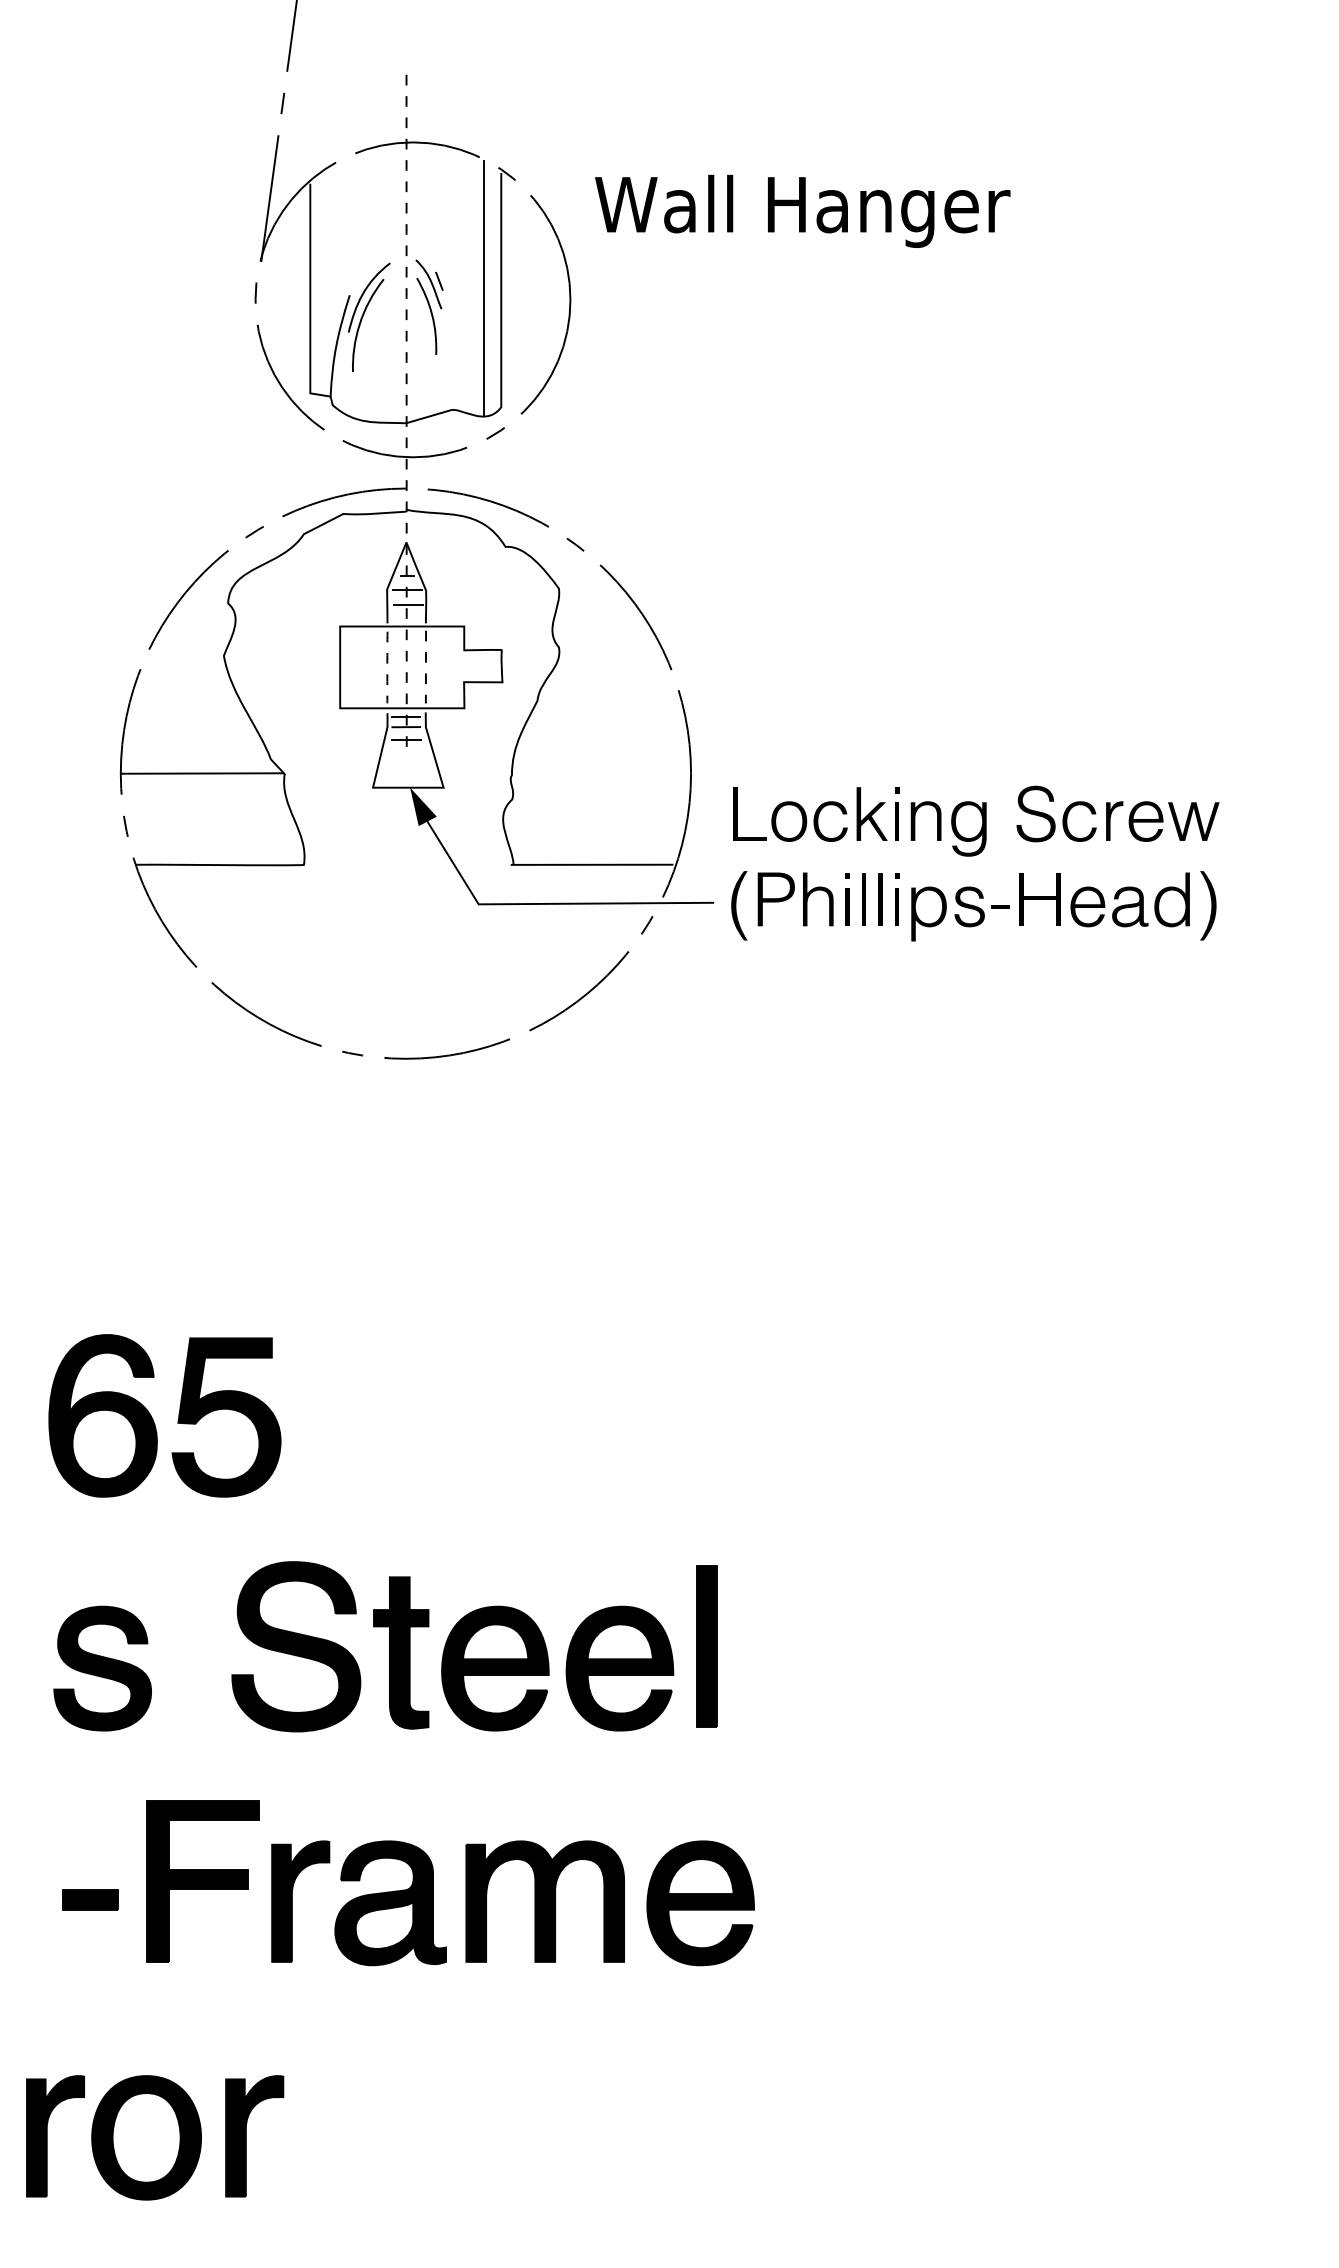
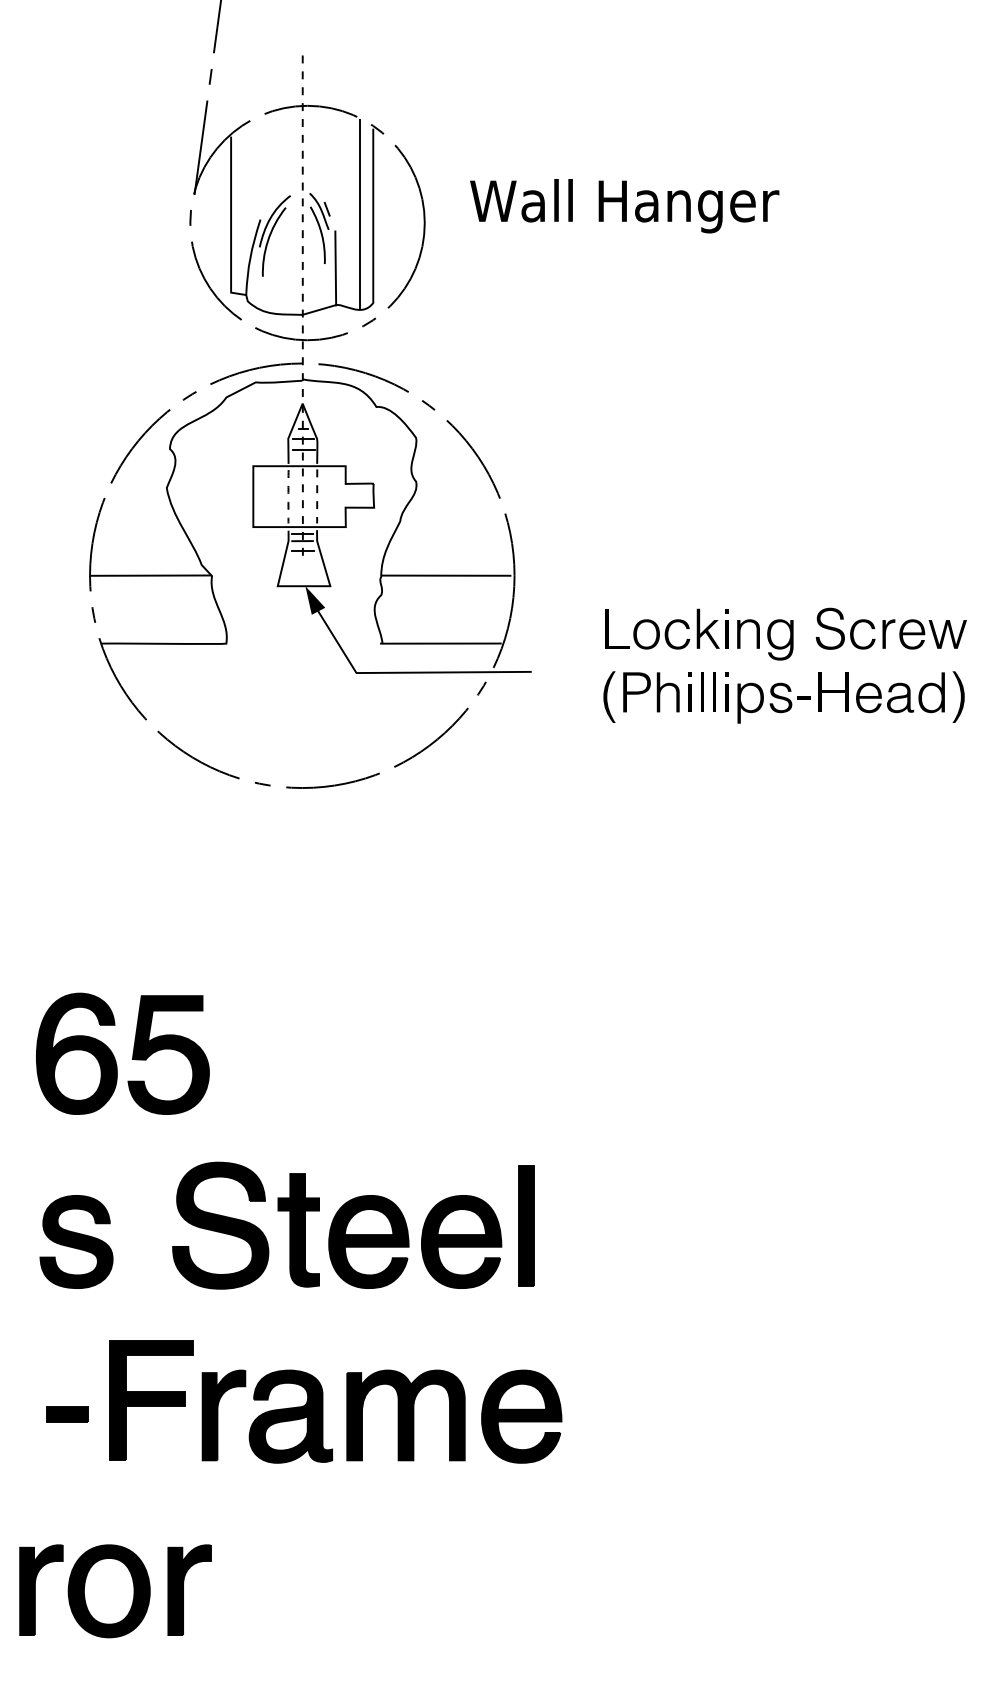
text: (802, 211) -> (624, 206), moved
line: (450, 360) -> (335, 268), added
line: (599, 773) -> (446, 575), added
part: (974, 863) -> (784, 665), moved

